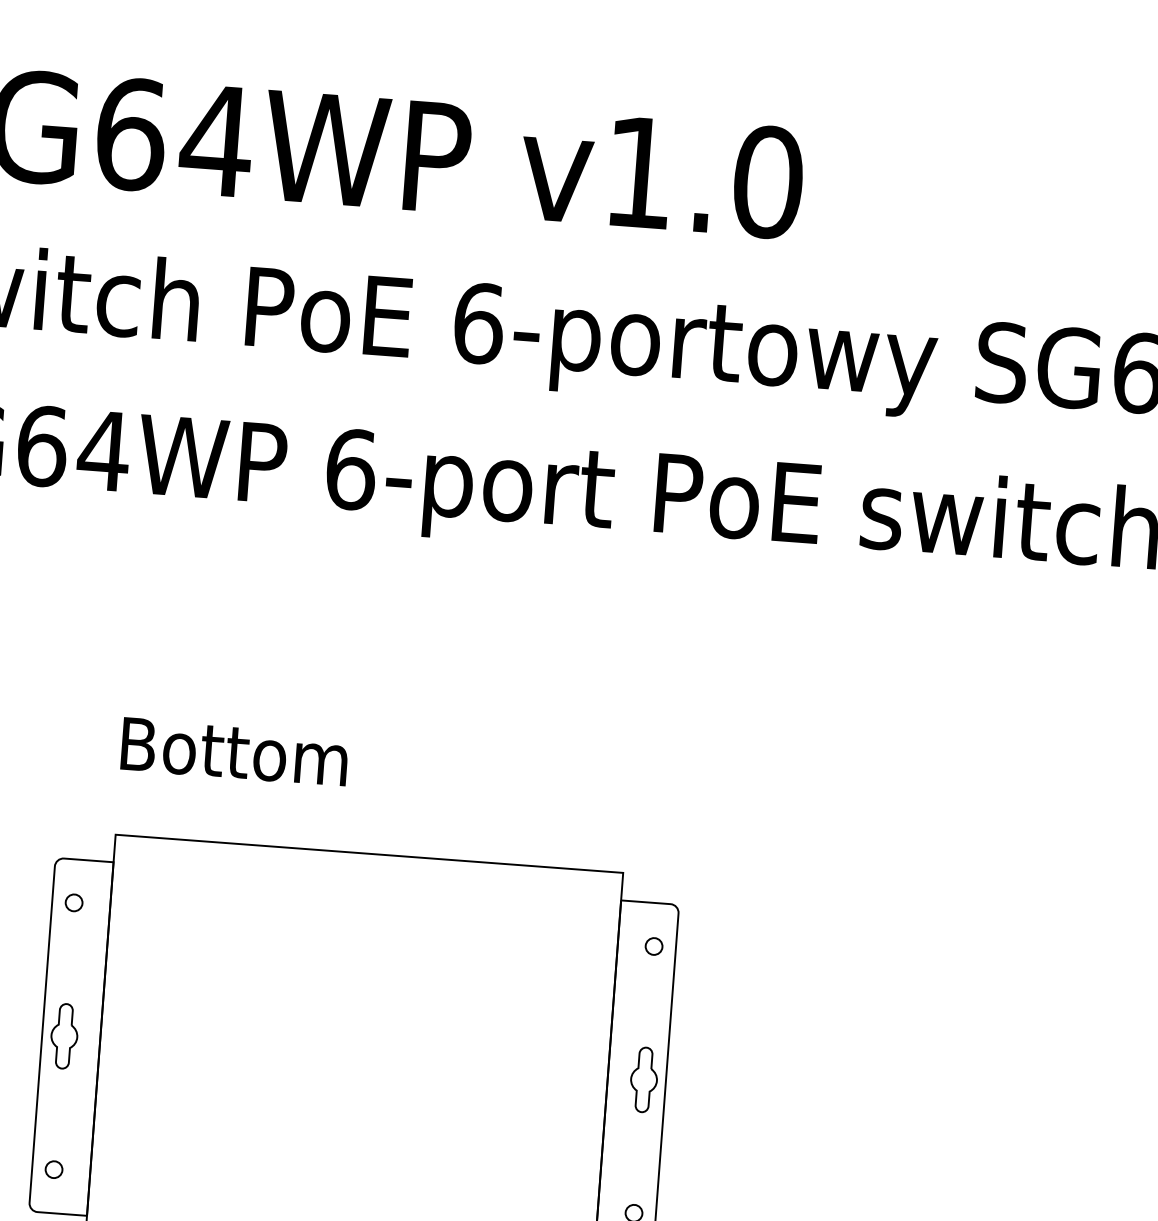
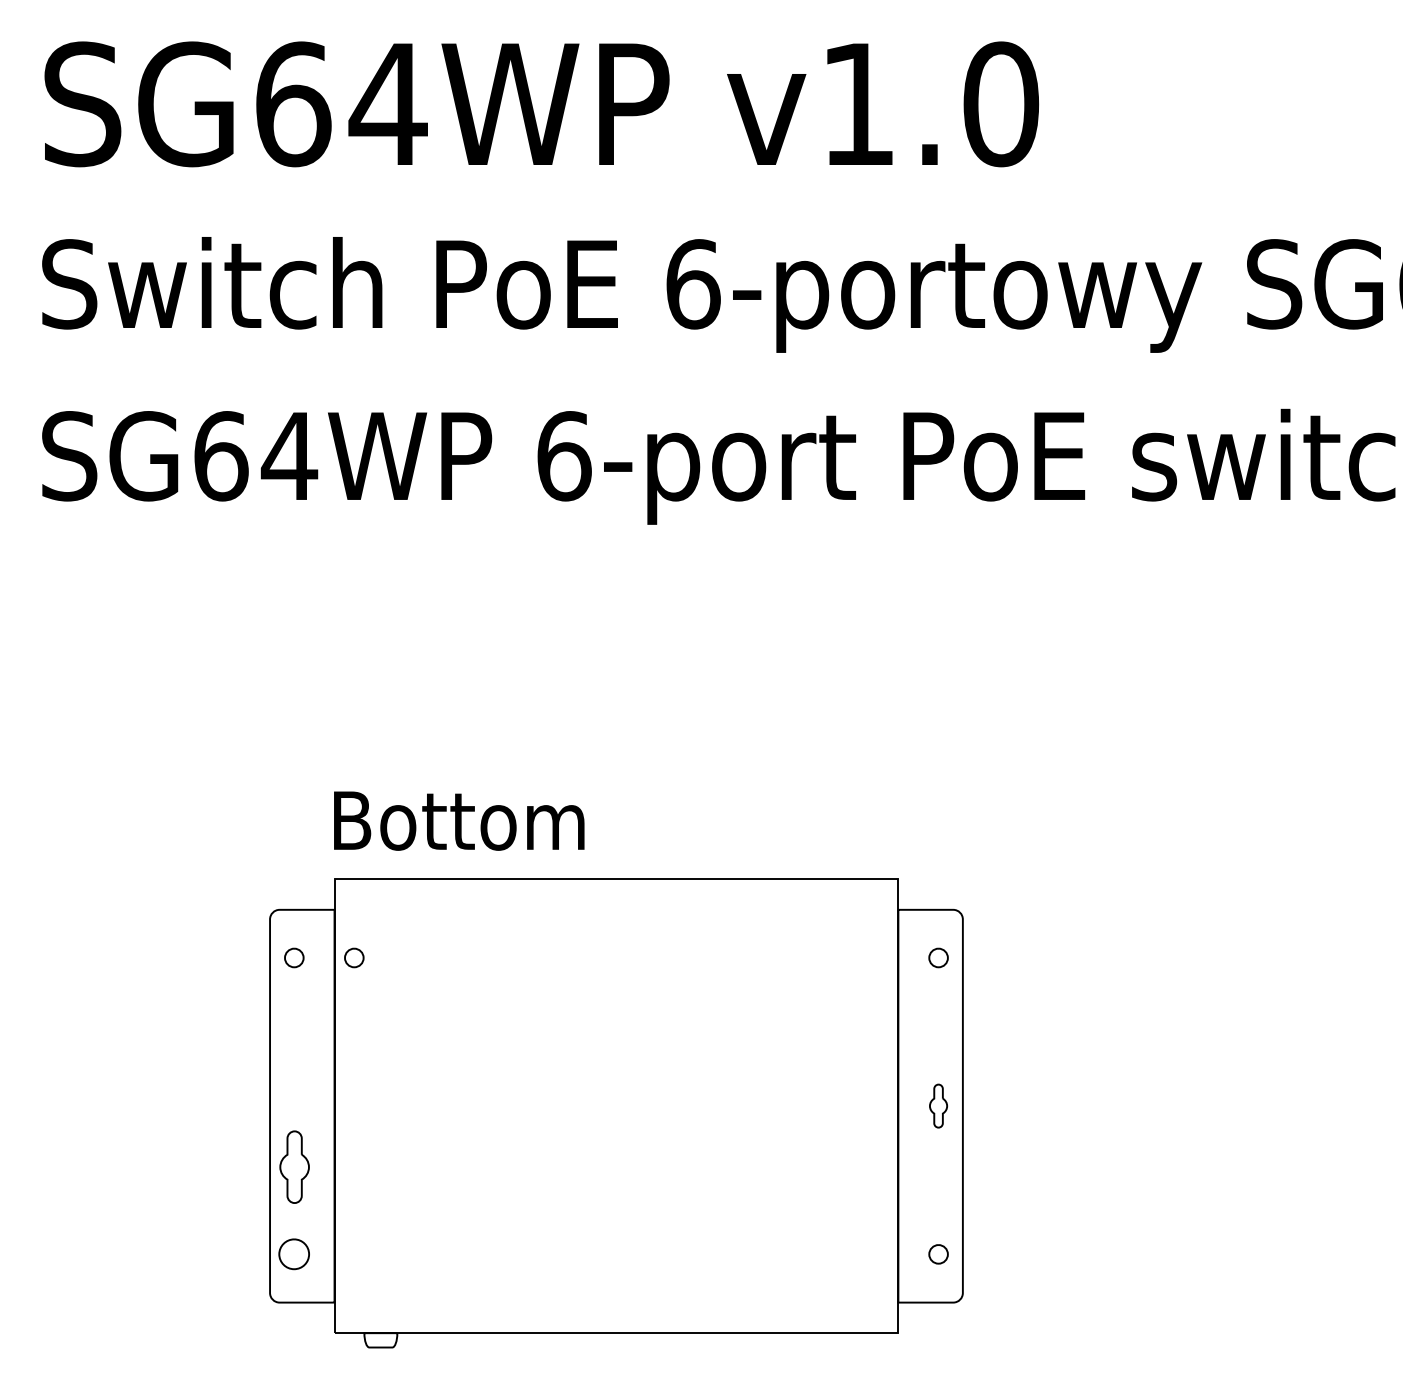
text: (235, 751) -> (459, 820), moved
part: (128, 906) -> (354, 957), added
part: (64, 1035) -> (294, 1166), moved
part: (644, 1079) -> (938, 1105), size x0.6
part: (54, 1169) -> (294, 1254), size x1.6

